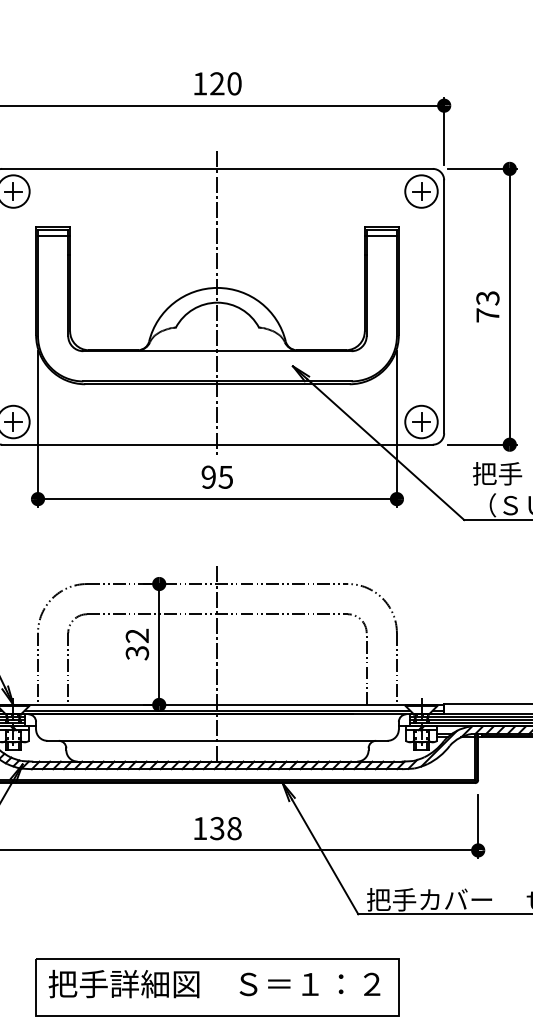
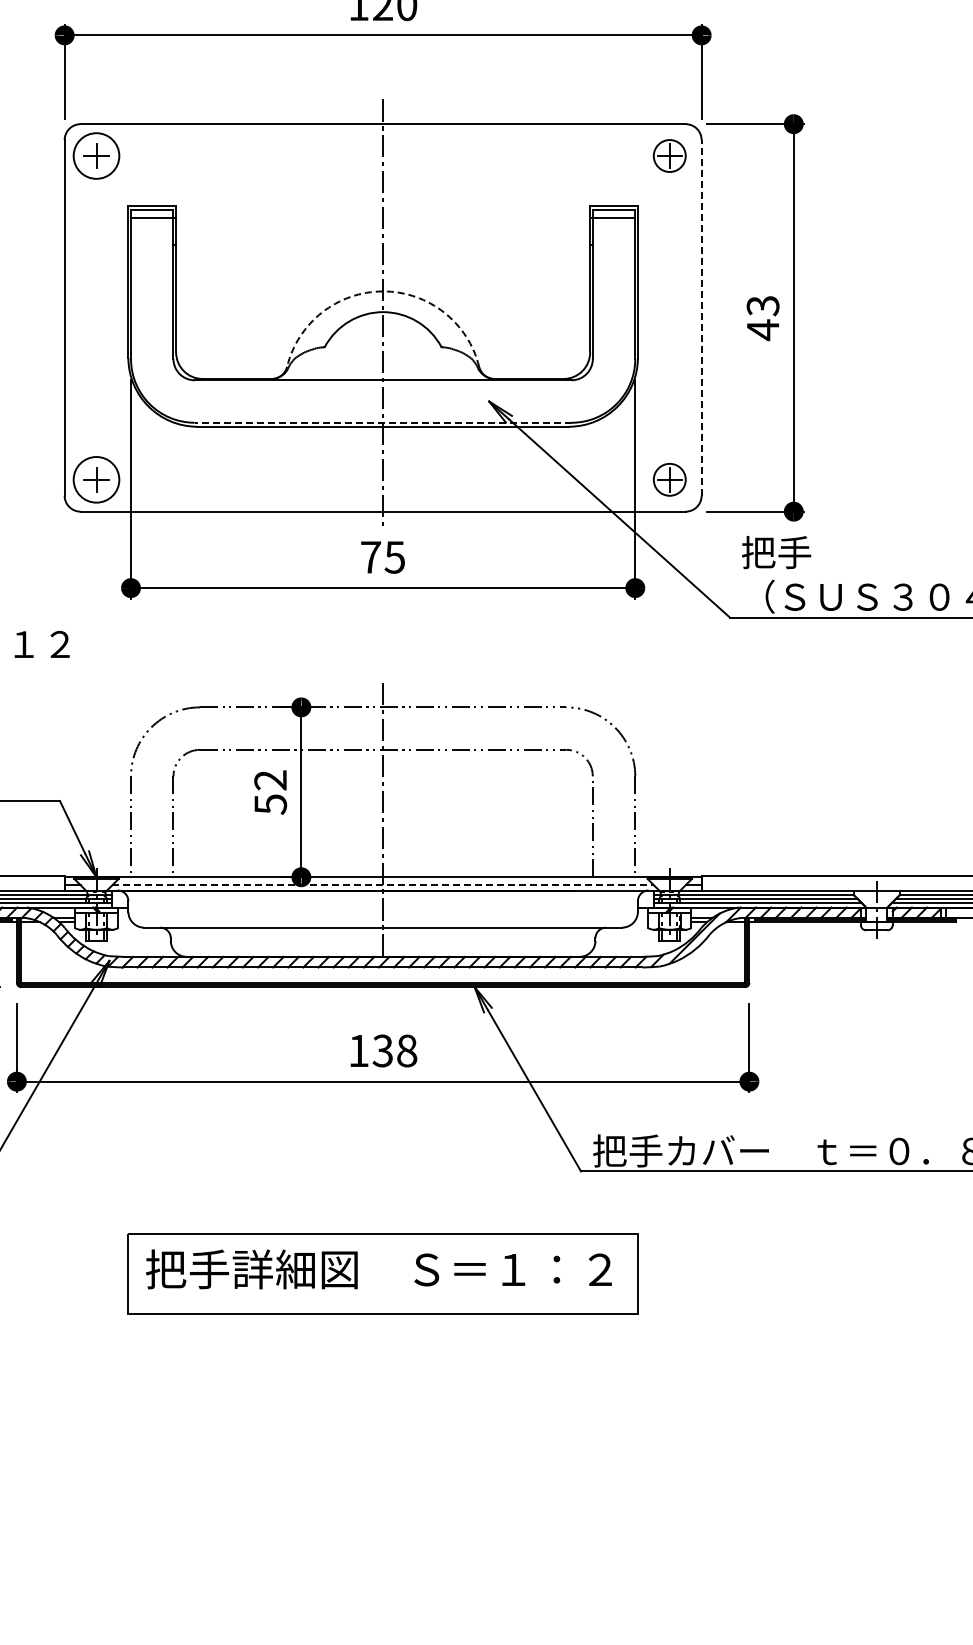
circle: (421, 191) -> (669, 155), size x0.7
arc: (217, 288) -> (383, 291), solid -> dashed
line: (444, 306) -> (701, 317), solid -> dashed
text: (487, 315) -> (762, 330), 73 -> 43
line: (217, 381) -> (382, 422), solid -> dashed
circle: (421, 421) -> (669, 479), size x0.7
text: (209, 477) -> (371, 557), 95 -> 75
text: (137, 653) -> (270, 804), 32 -> 52
line: (217, 710) -> (383, 885), solid -> dashed

